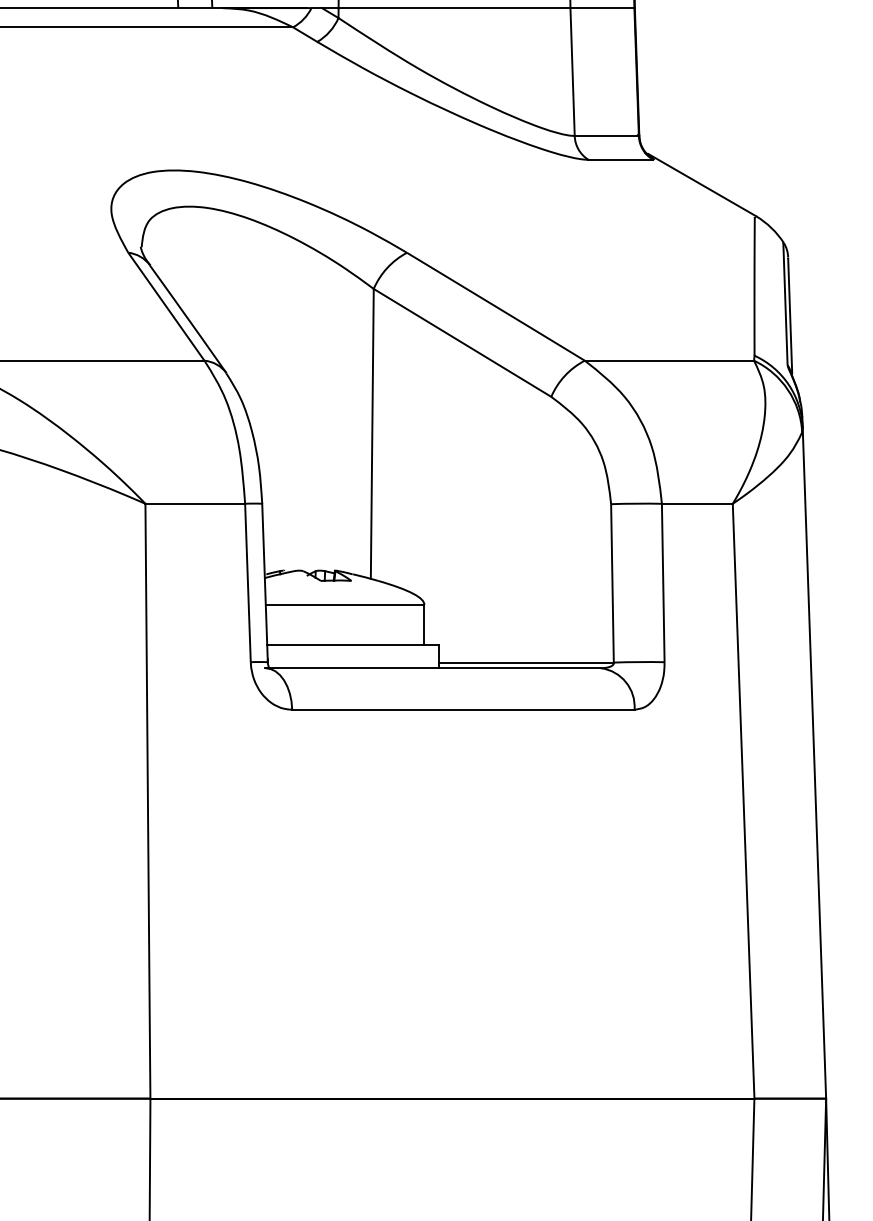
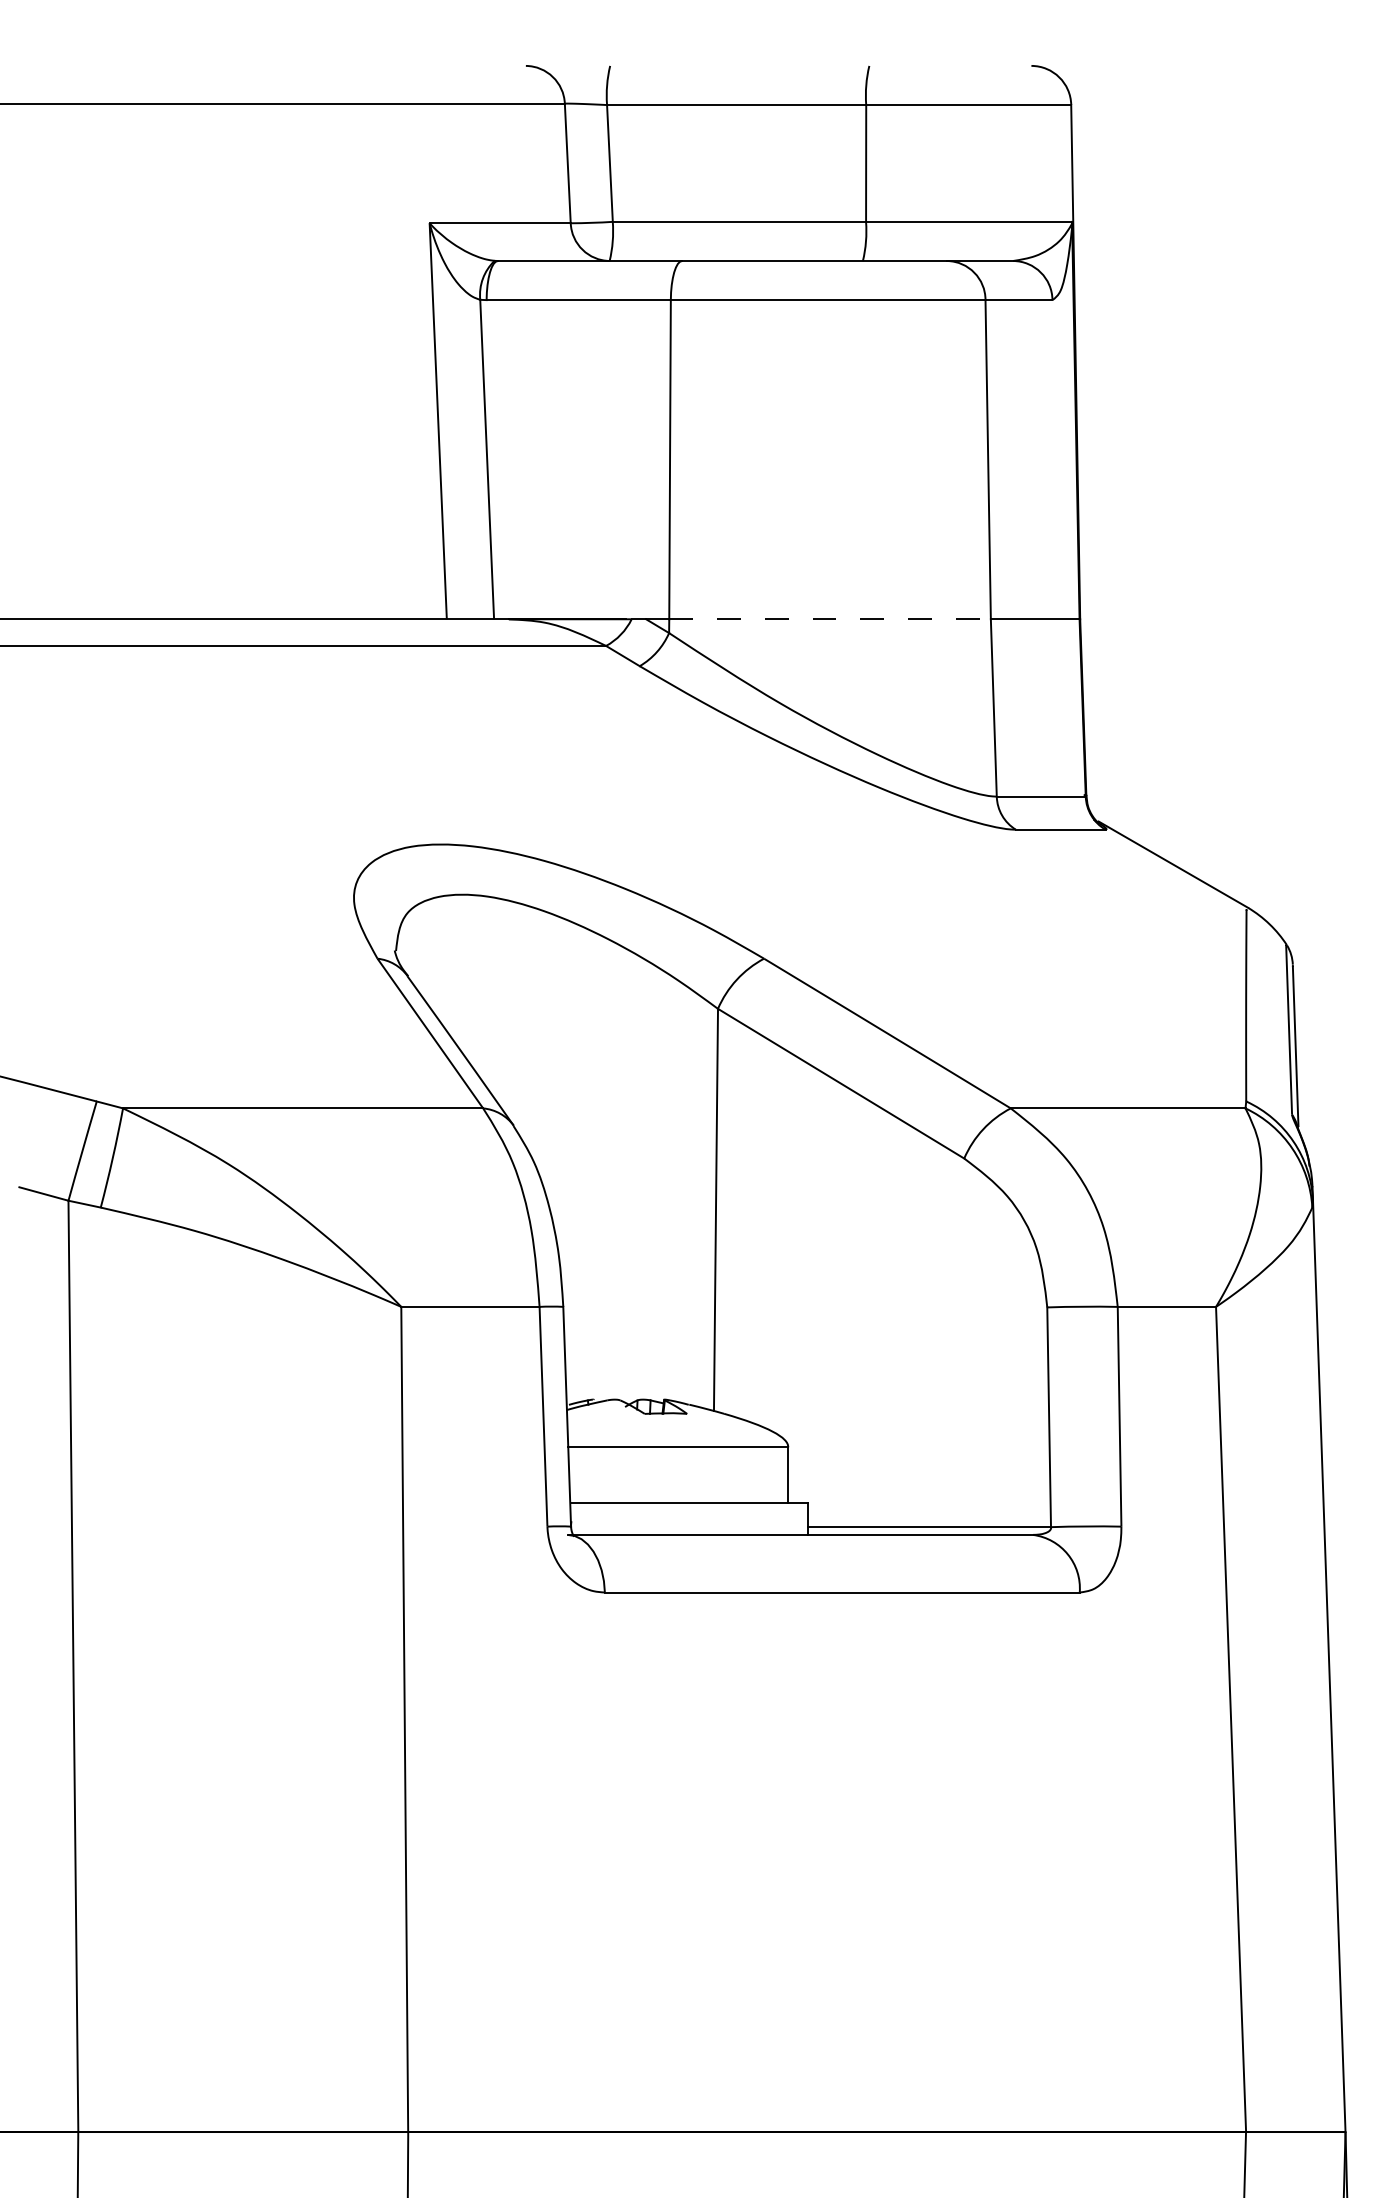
line: (454, 8) -> (830, 619), solid -> dashed

